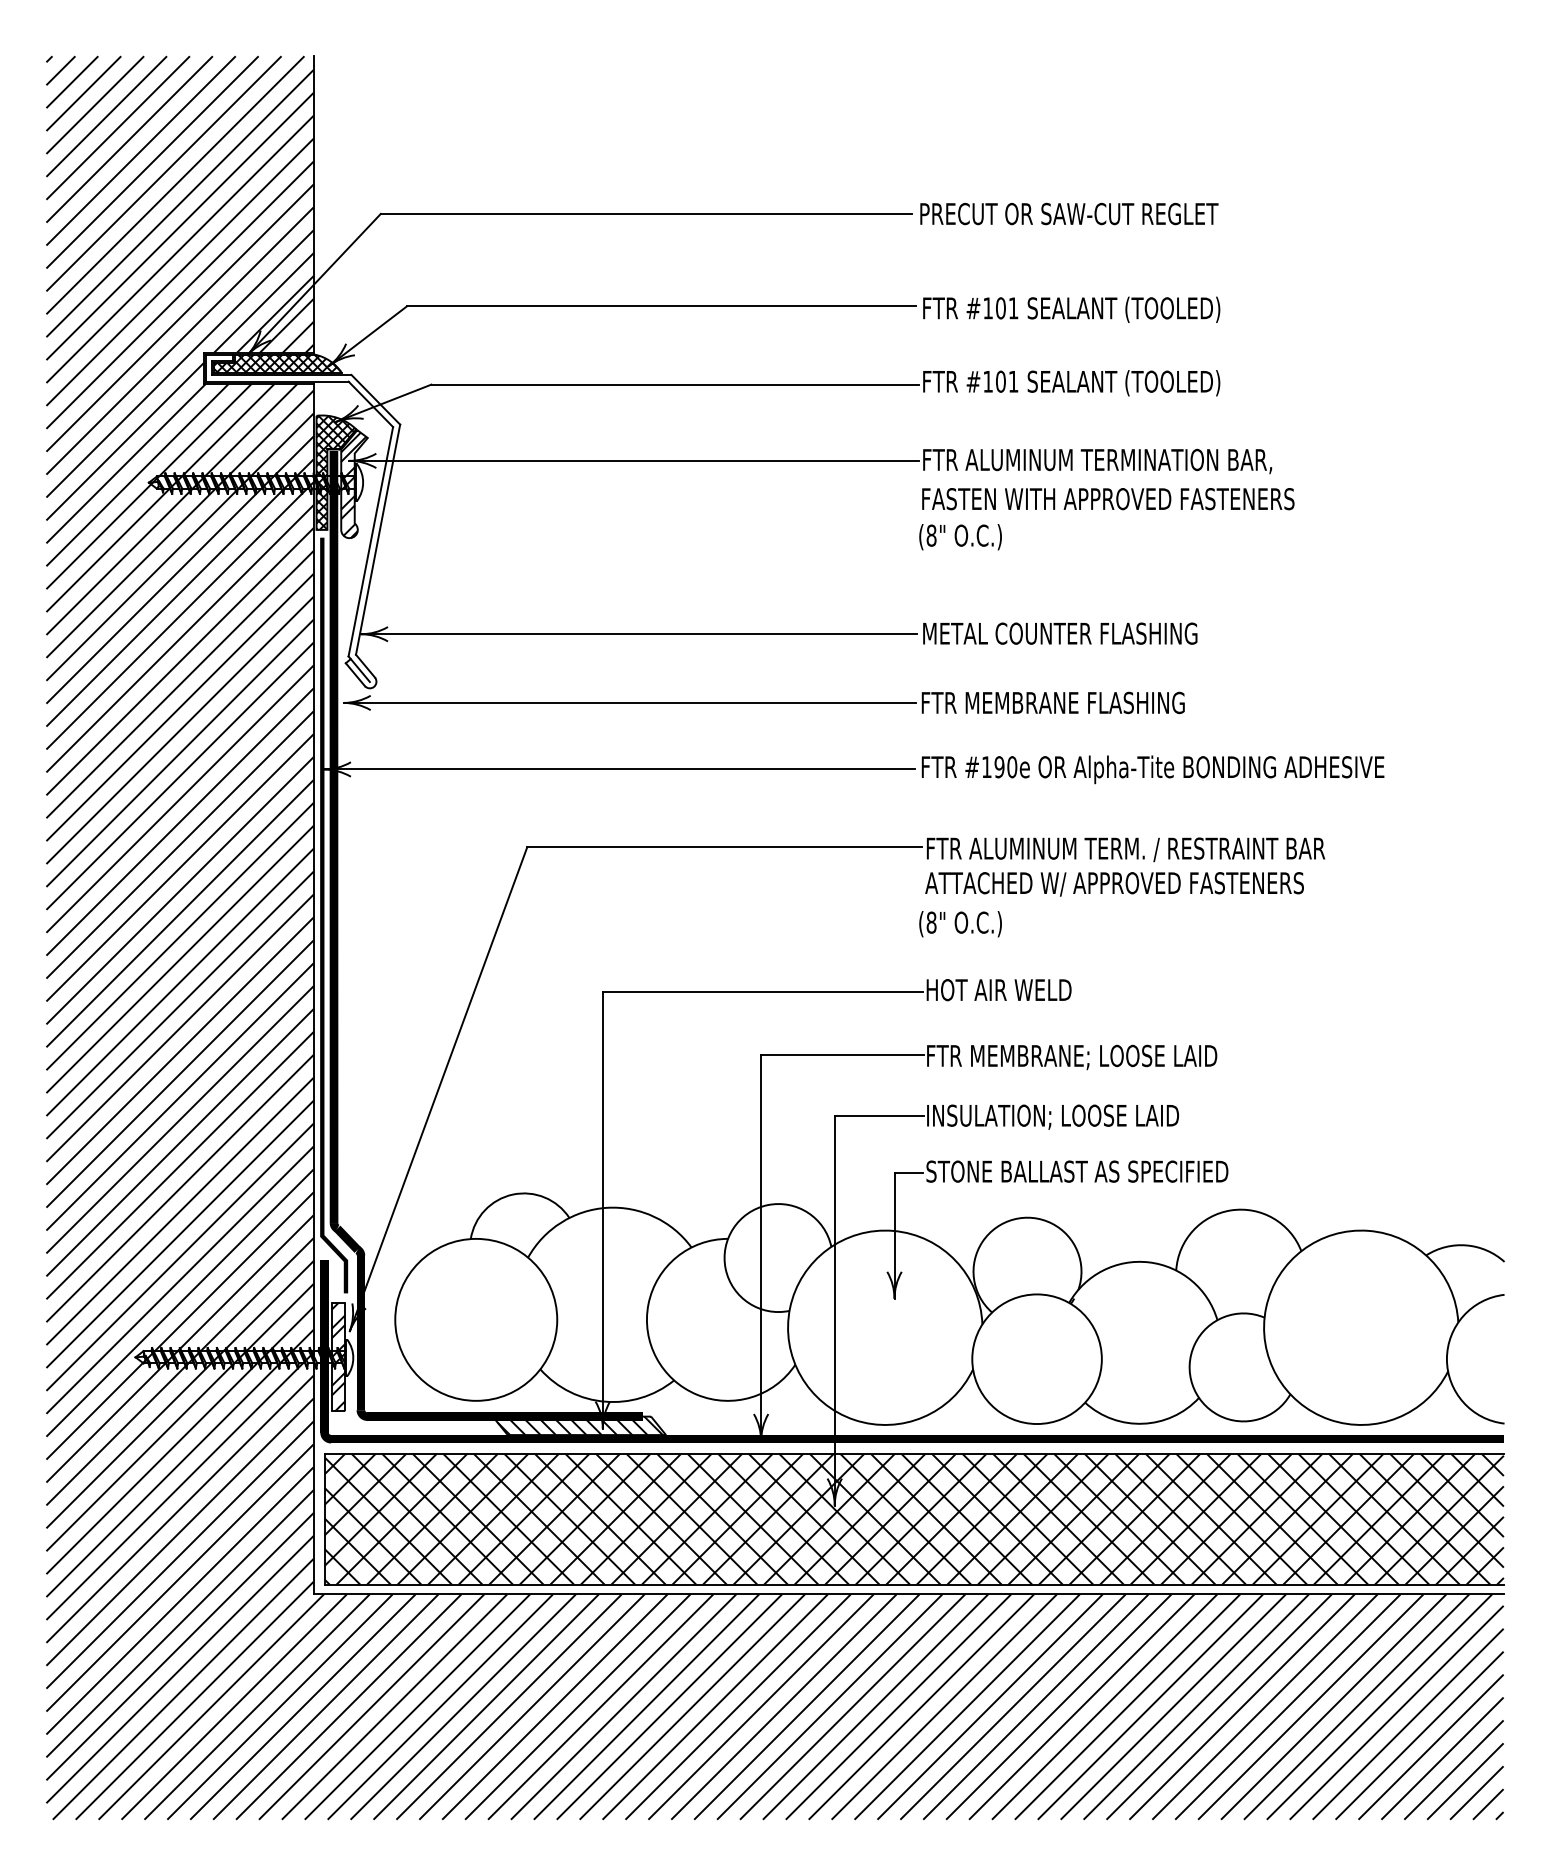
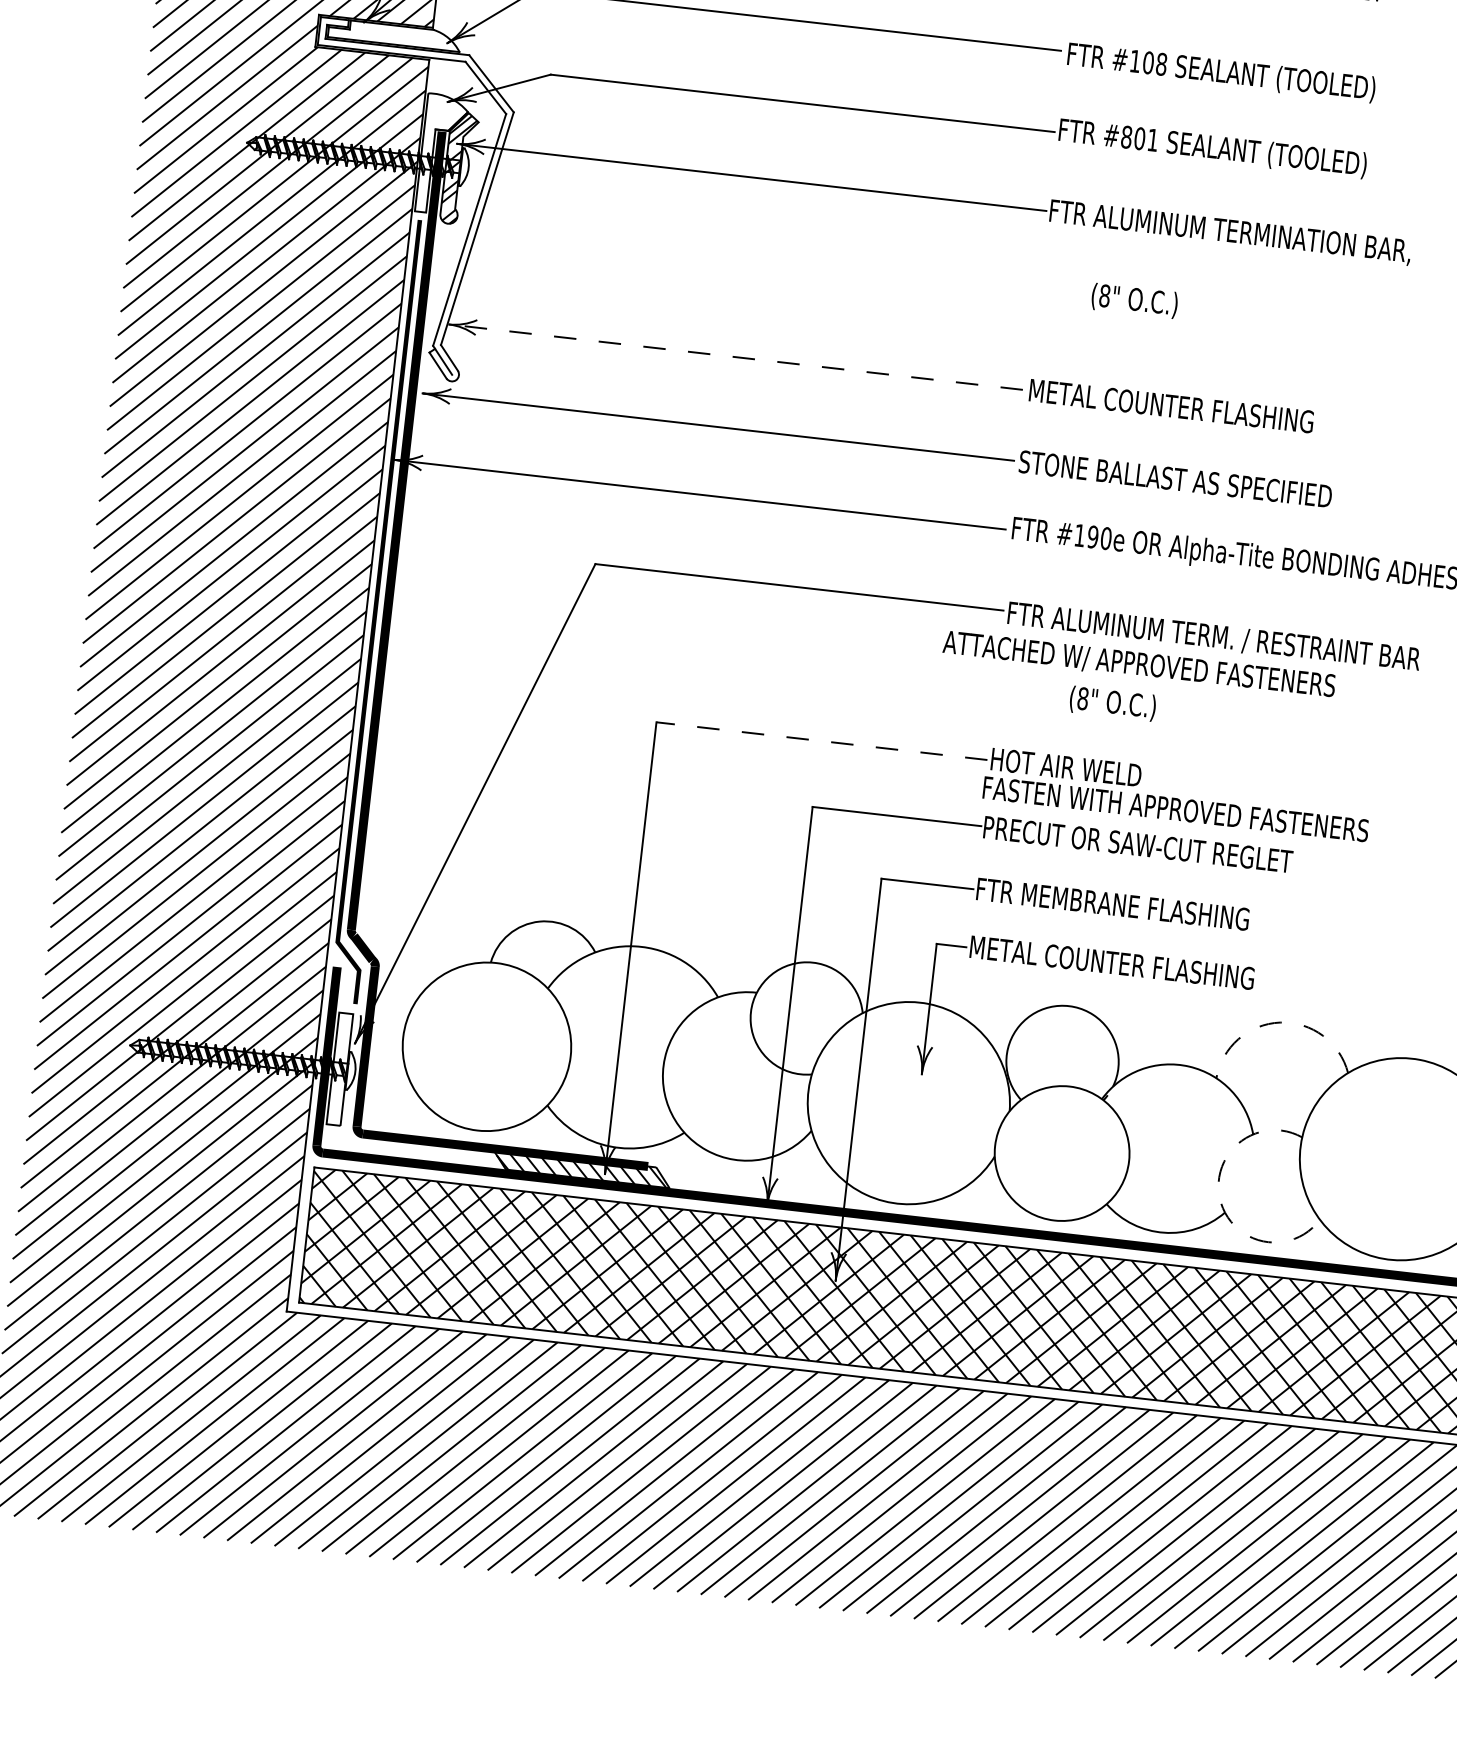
text: (1013, 308) -> (1161, 64), #101 -> #108
hatch: (277, 363) -> (394, 34), removed
text: (988, 381) -> (1127, 137), #101 -> #801
hatch: (335, 472) -> (441, 154), removed
text: (1108, 499) -> (1176, 809), moved
text: (960, 537) -> (1134, 301), moved
line: (638, 634) -> (735, 357), solid -> dashed
text: (1072, 702) -> (1176, 478), FTR MEMBRANE FLASHING -> STONE BALLAST AS SPECIFIED
text: (1114, 884) -> (1139, 665), moved
text: (960, 924) -> (1112, 704), moved
line: (762, 991) -> (821, 741), solid -> dashed
text: (1077, 1057) -> (1139, 846), FTR MEMBRANE; LOOSE LAID -> PRECUT OR SAW-CUT REGLET
text: (1059, 1116) -> (1113, 905), INSULATION; LOOSE LAID -> FTR MEMBRANE FLASHING
text: (1077, 1171) -> (1126, 964), STONE BALLAST AS SPECIFIED -> METAL COUNTER FLASHING
arc: (1231, 1210) -> (1280, 1022), solid -> dashed
hatch: (338, 1357) -> (340, 1069), removed
arc: (1192, 1384) -> (1219, 1197), solid -> dashed

